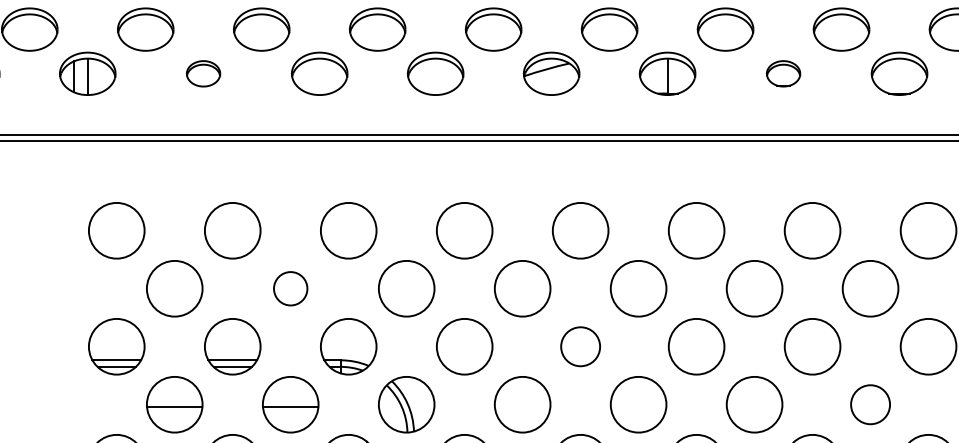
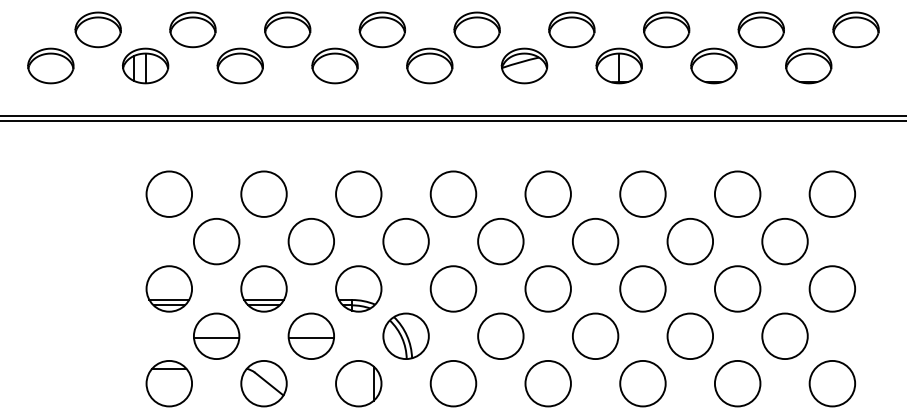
part: (202, 73) -> (239, 65), size x1.67
part: (782, 73) -> (713, 65), size x1.67
circle: (290, 288) -> (311, 241), size x1.67
circle: (579, 346) -> (547, 288), size x1.43
circle: (869, 404) -> (784, 336), size x1.43

